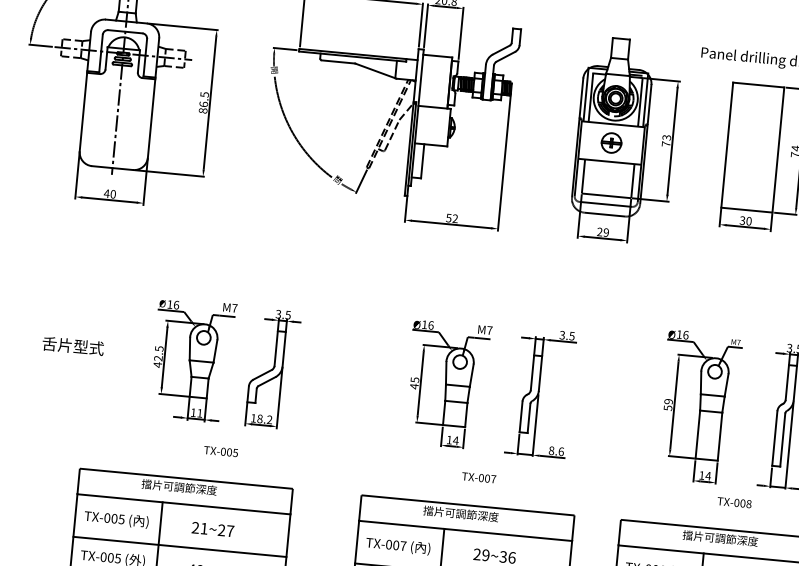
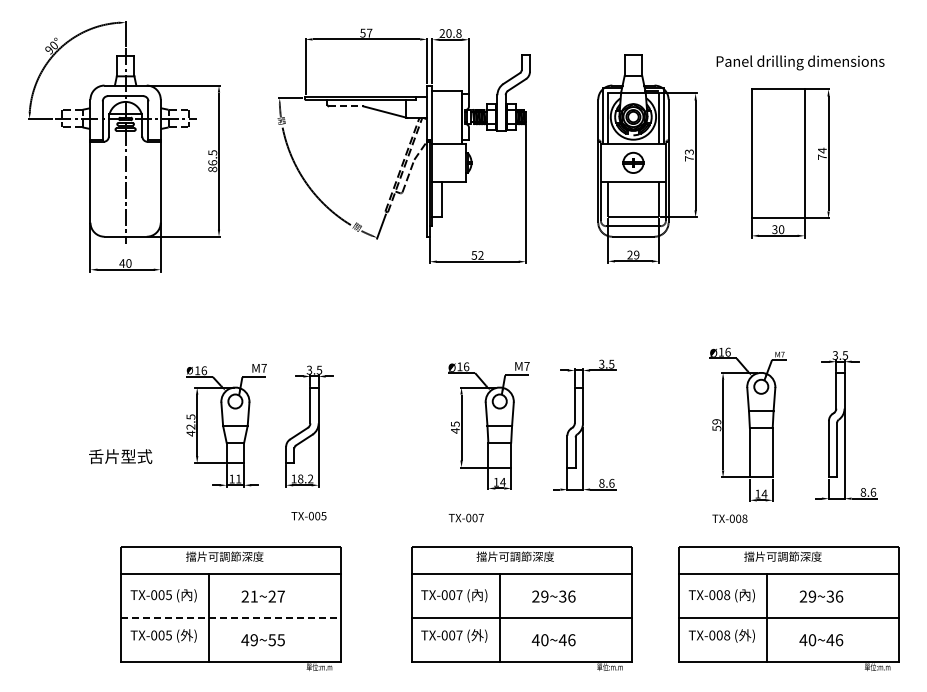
line: (338, 62) -> (346, 106), solid -> dashed
text: (73, 346) -> (120, 456), moved
text: (220, 451) -> (308, 516), moved
text: (478, 477) -> (465, 517), moved
text: (734, 502) -> (729, 518), moved
line: (180, 546) -> (231, 617), solid -> dashed

